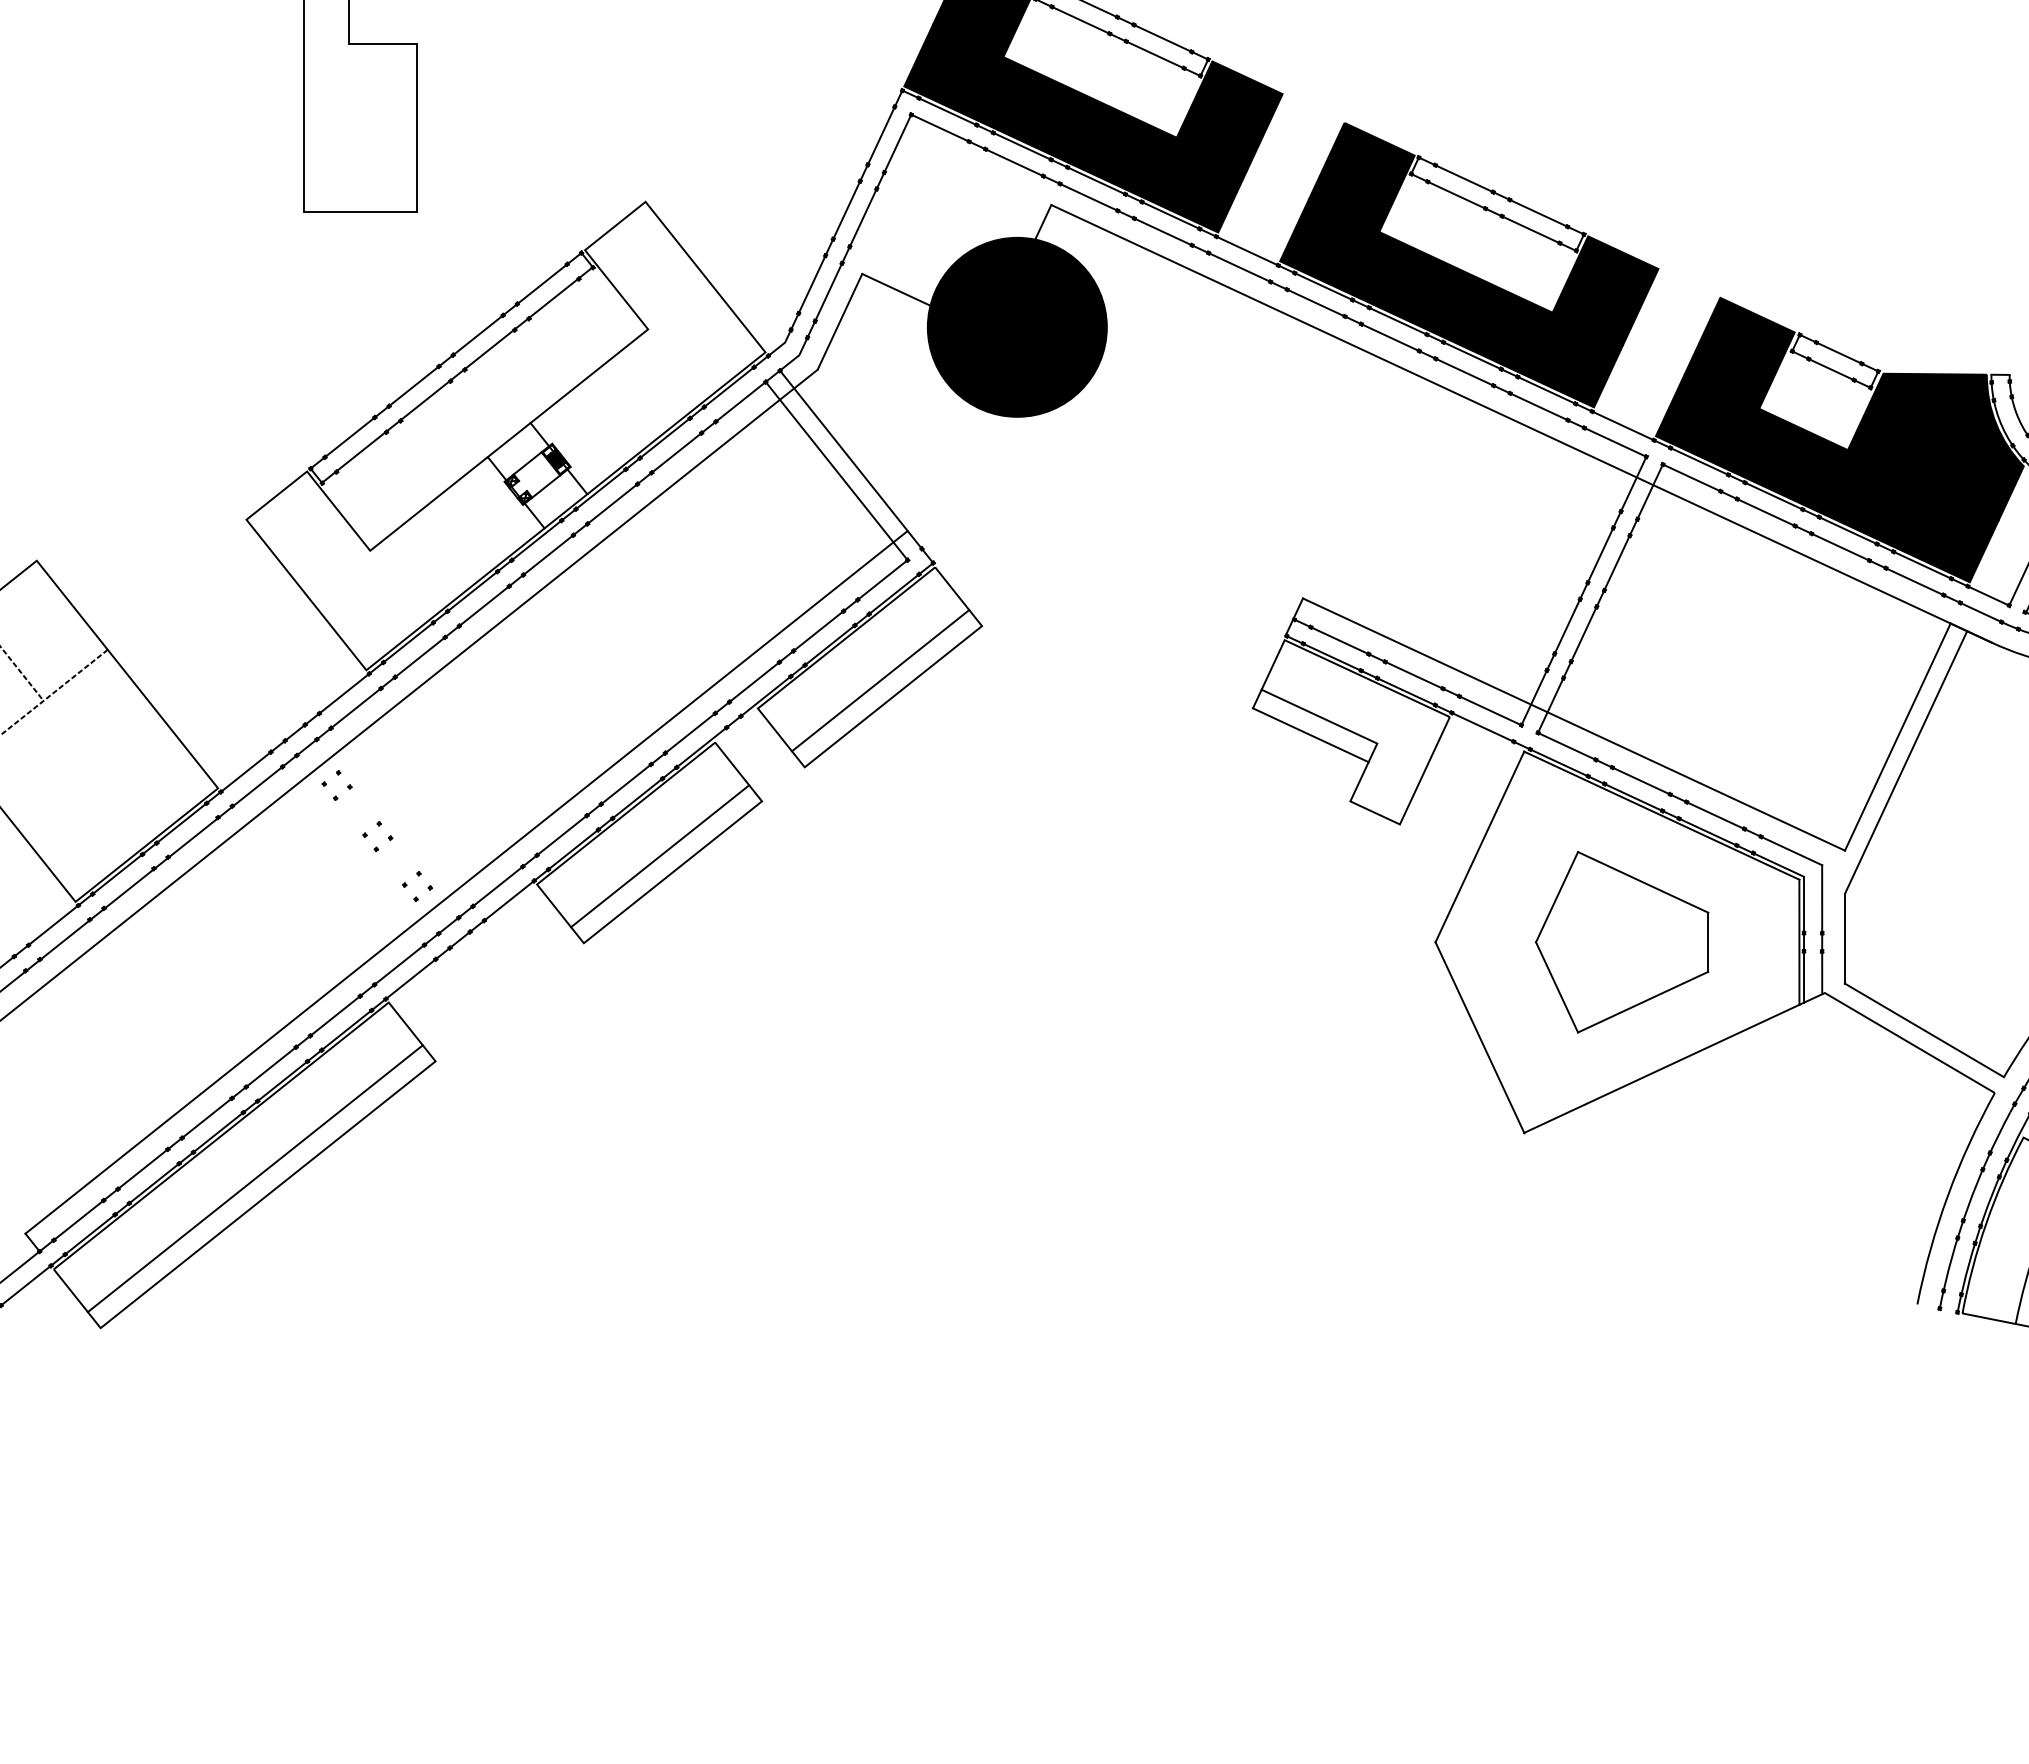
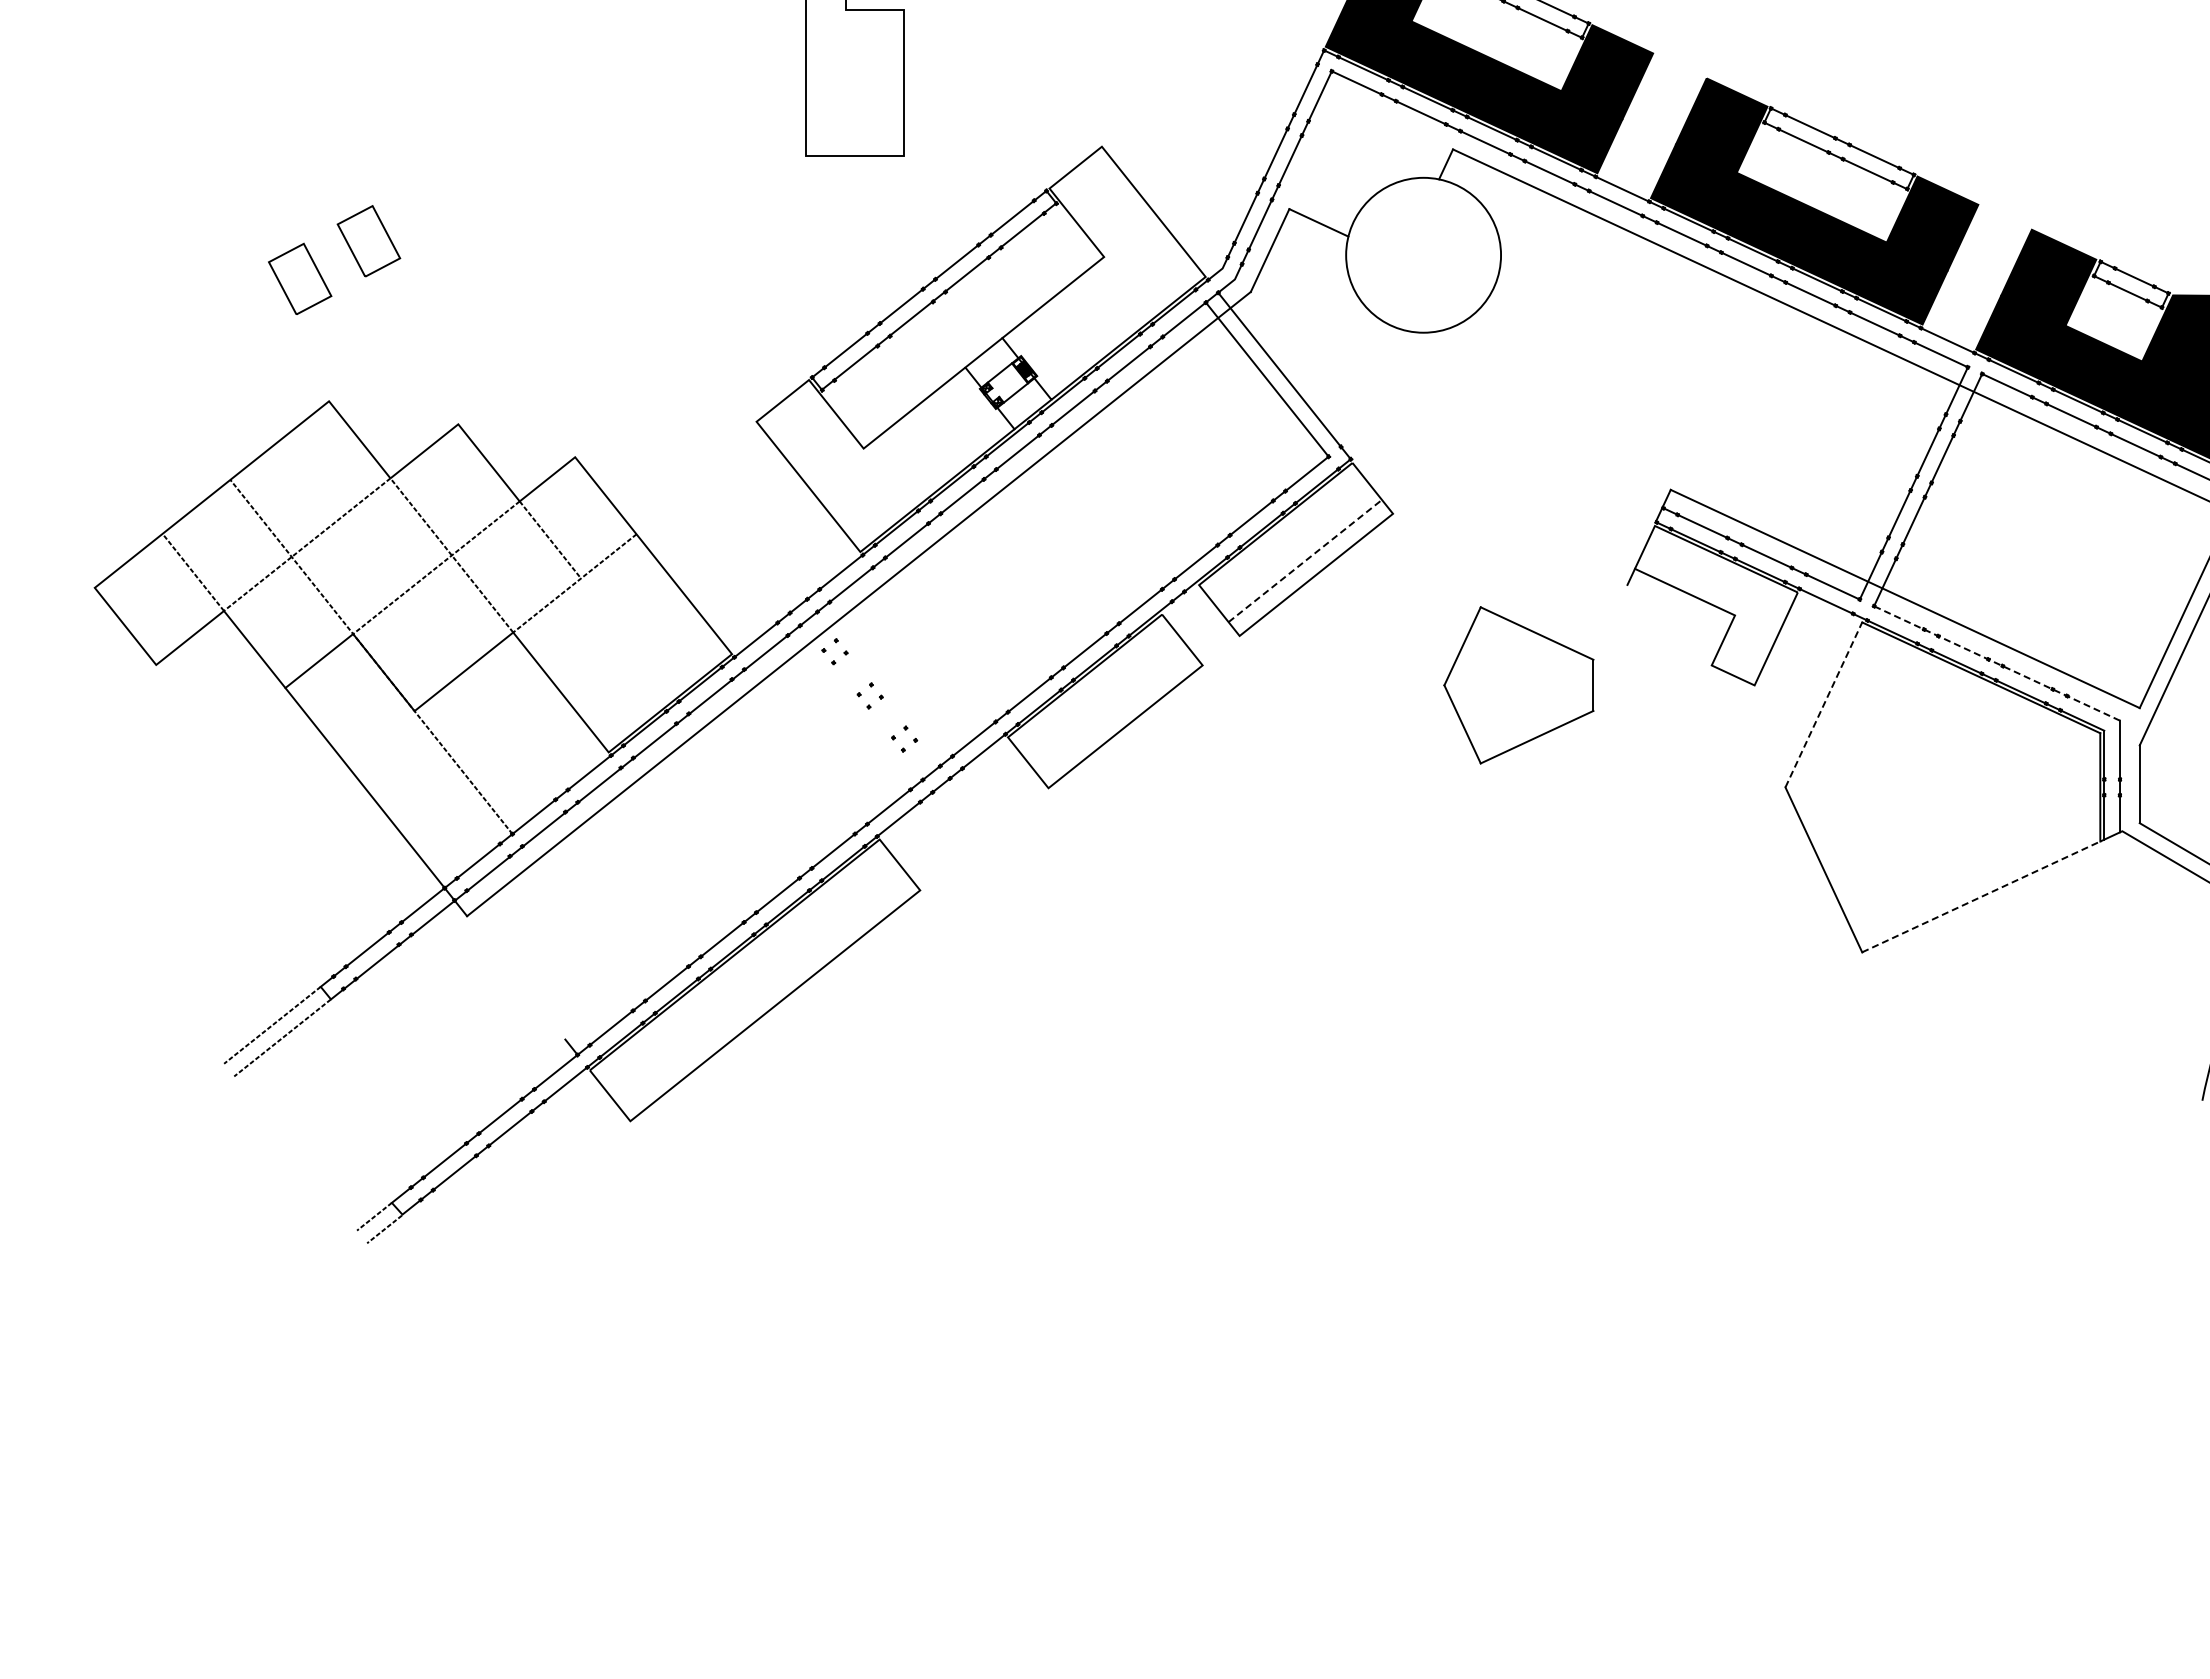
fill: (1017, 326) -> (1423, 254), removed
line: (880, 680) -> (1305, 560), solid -> dashed
line: (1310, 734) -> (1677, 607), removed
line: (1680, 799) -> (1997, 663), solid -> dashed
line: (1479, 846) -> (1823, 704), solid -> dashed
line: (660, 855) -> (1114, 712), removed
line: (465, 882) -> (946, 735), removed
part: (1621, 942) -> (1518, 685), moved
line: (1662, 1068) -> (1981, 896), solid -> dashed
line: (255, 1178) -> (764, 991), removed

